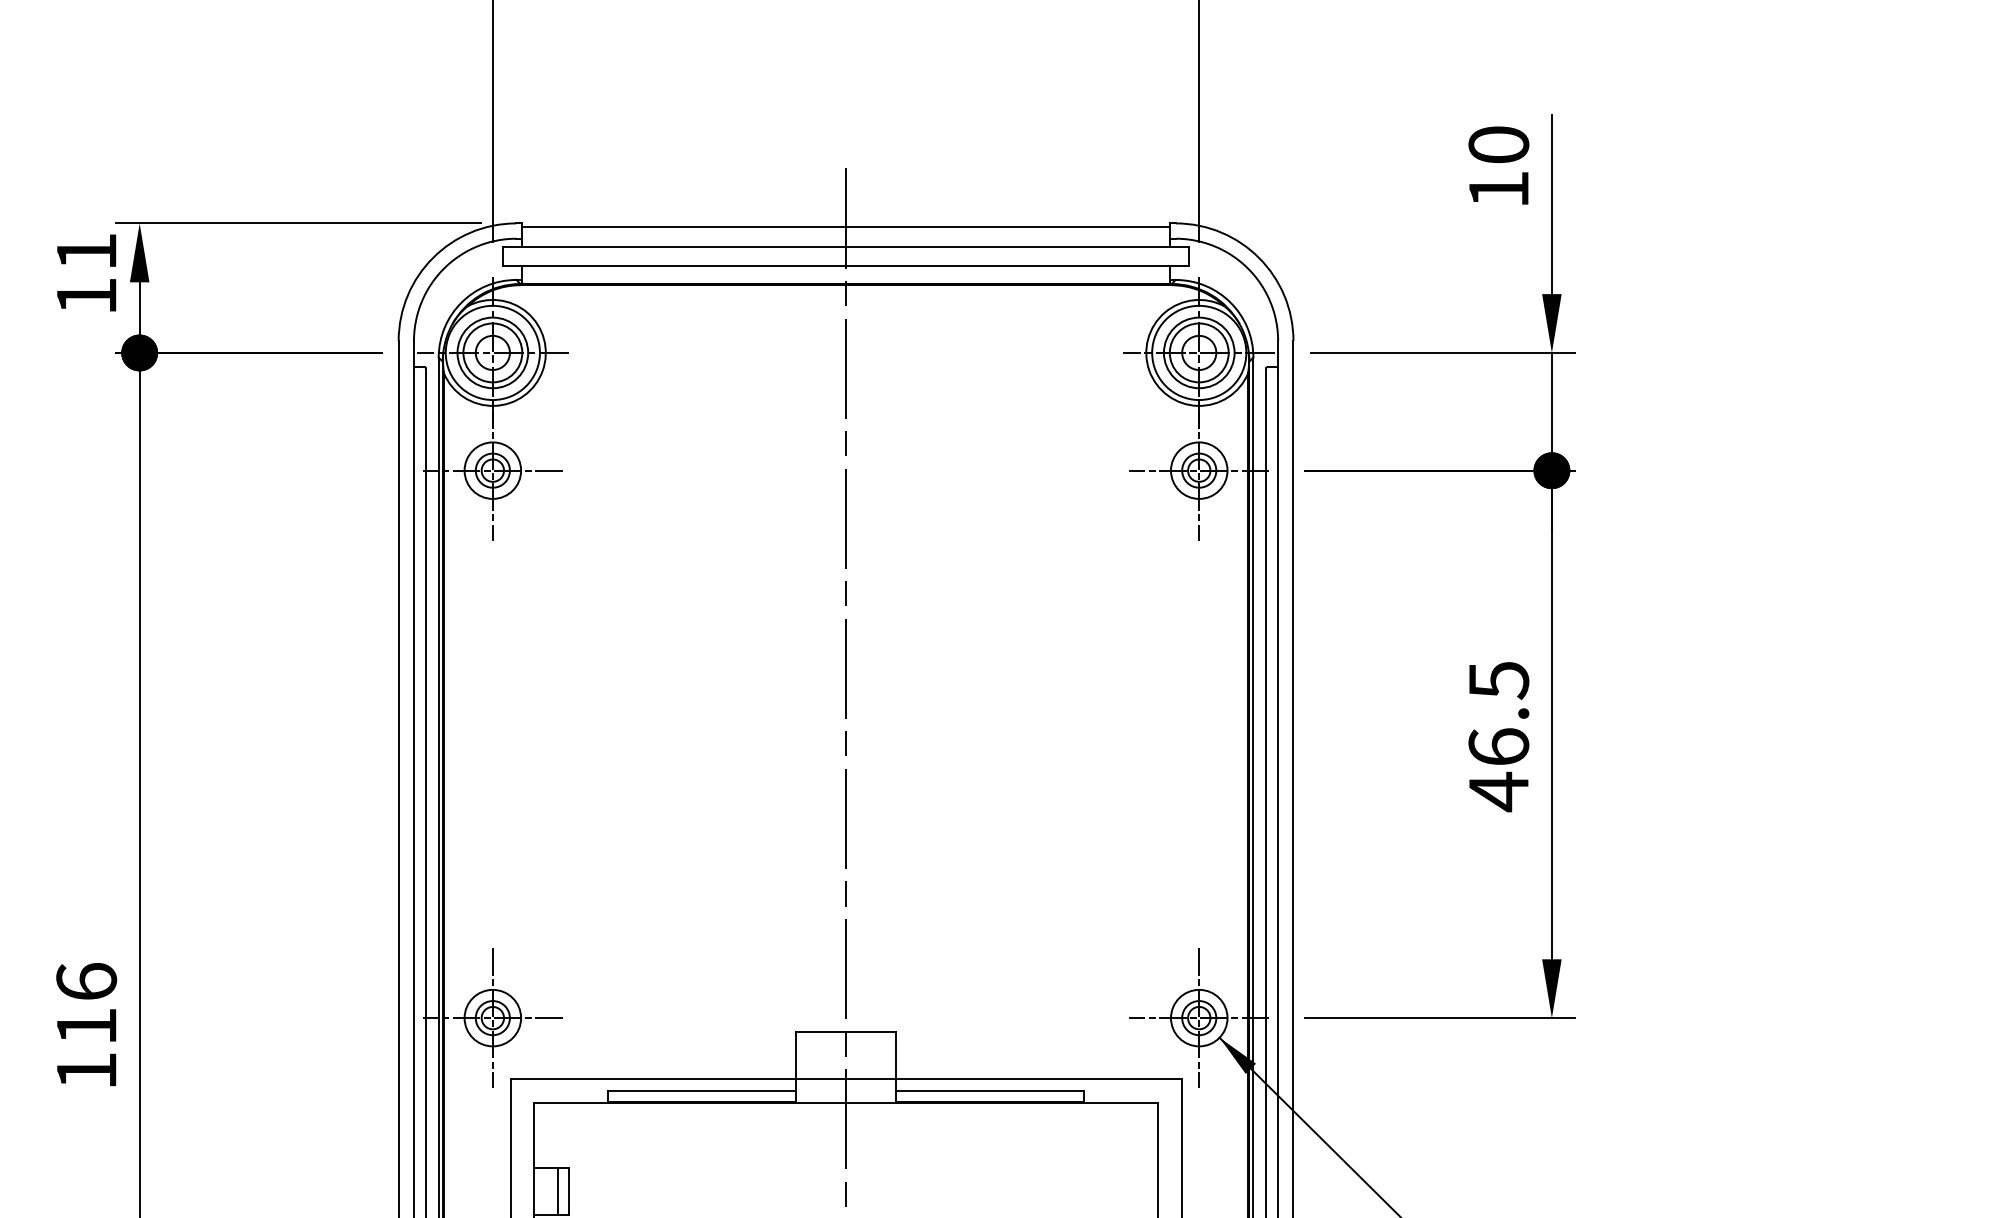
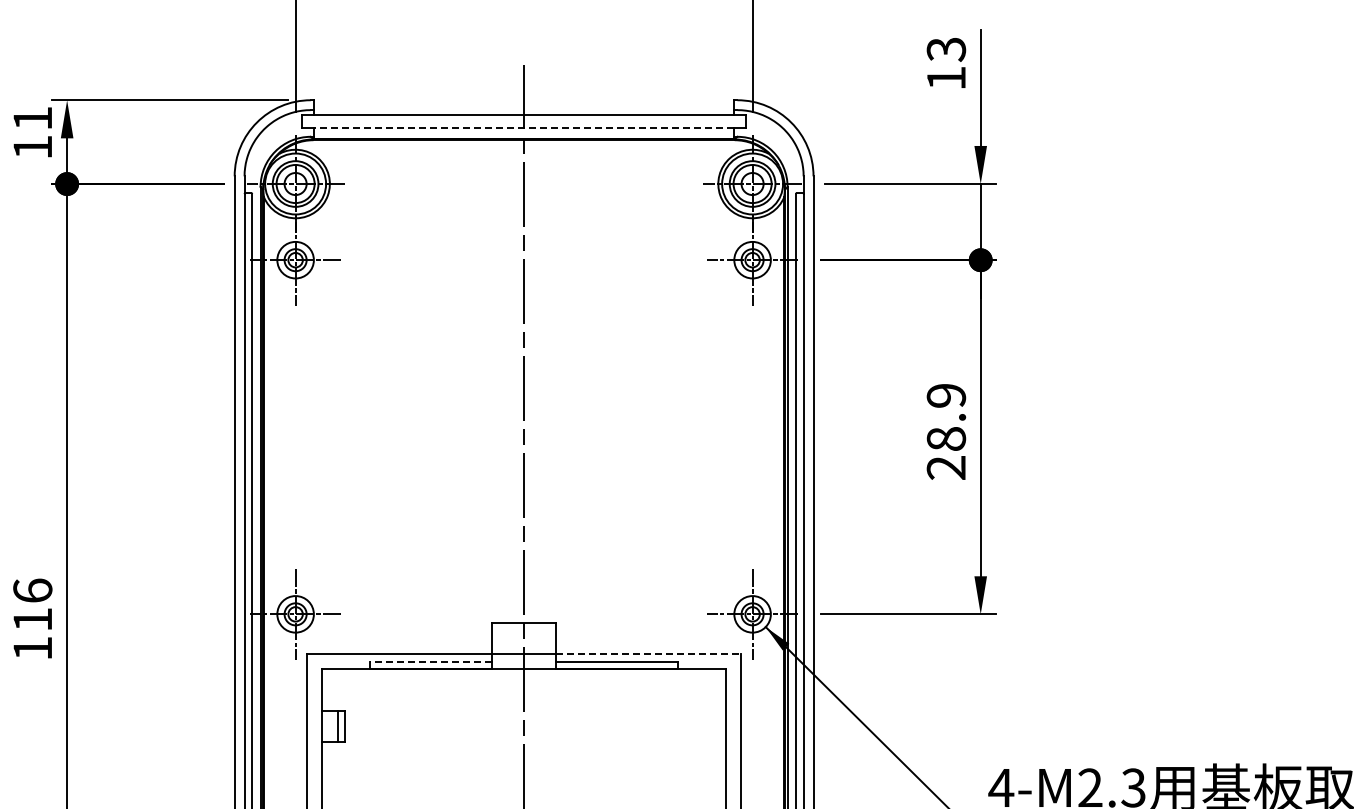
text: (1498, 144) -> (946, 49), 10 -> 13
line: (845, 226) -> (523, 102), removed
line: (846, 265) -> (524, 127), solid -> dashed
text: (1498, 737) -> (946, 432), 46.5 -> 28.9
line: (1039, 1078) -> (649, 653), solid -> dashed
line: (701, 1091) -> (430, 661), solid -> dashed

